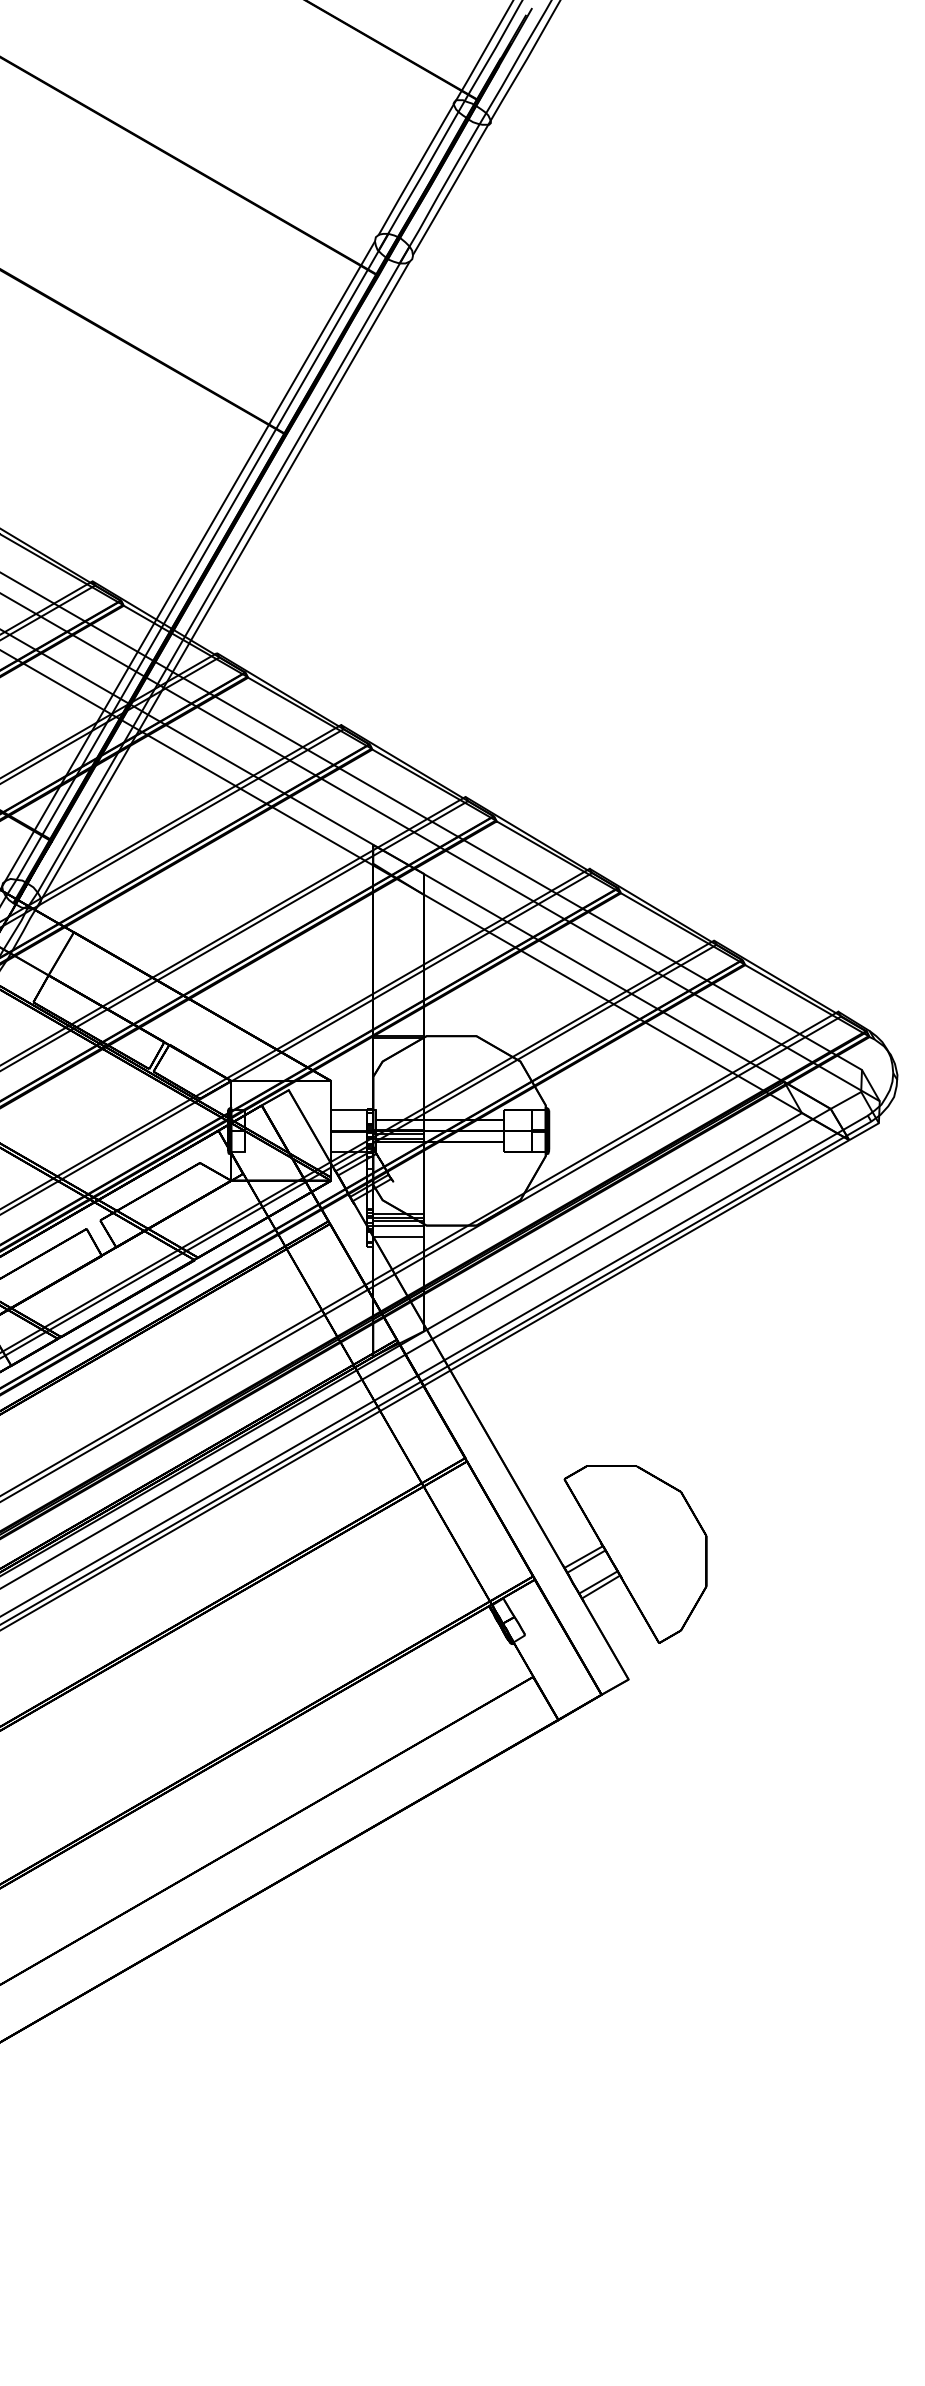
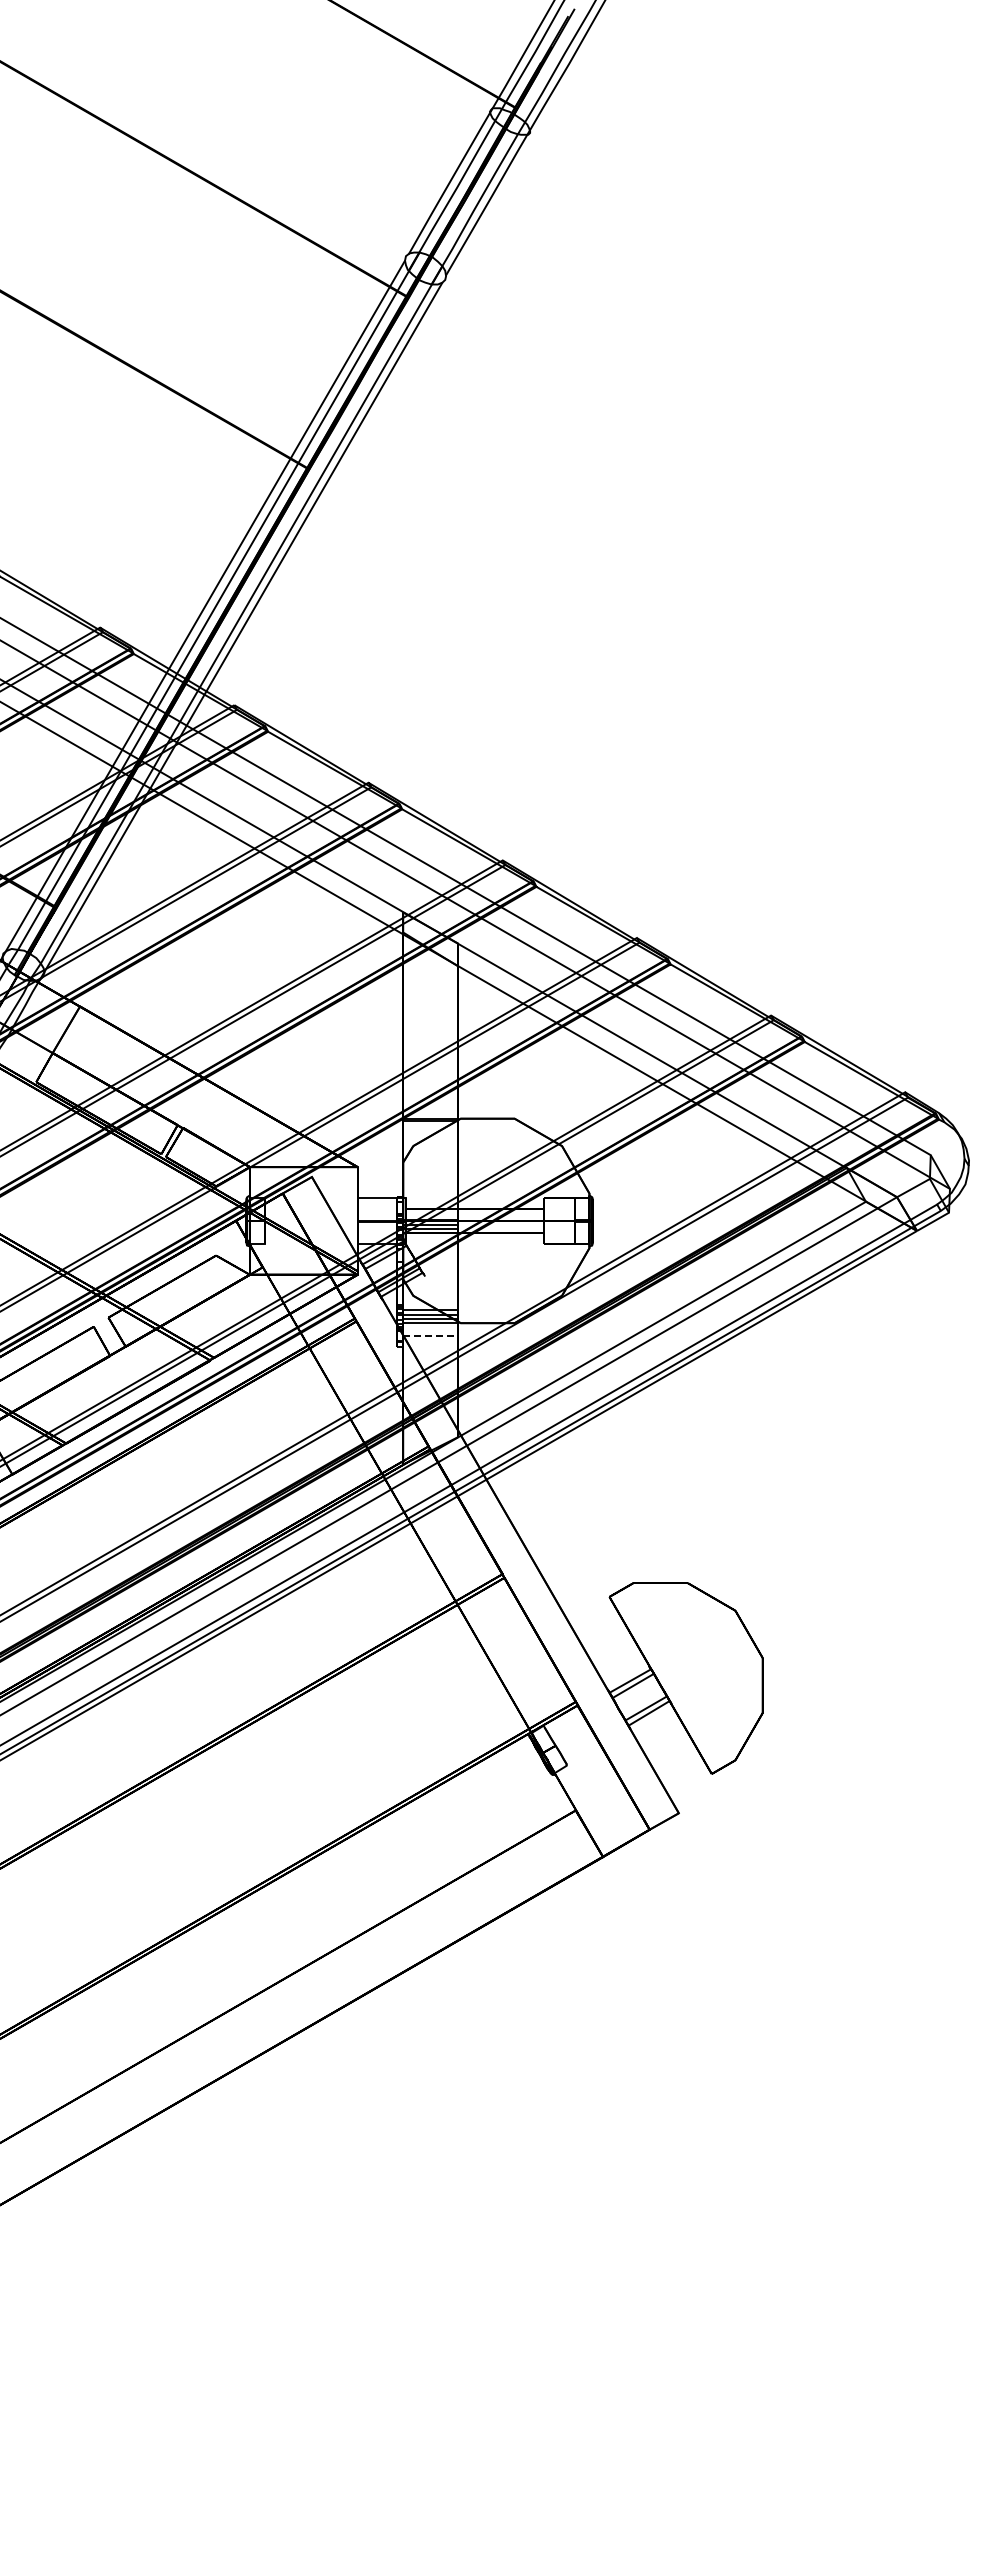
line: (399, 1236) -> (431, 1335), solid -> dashed

